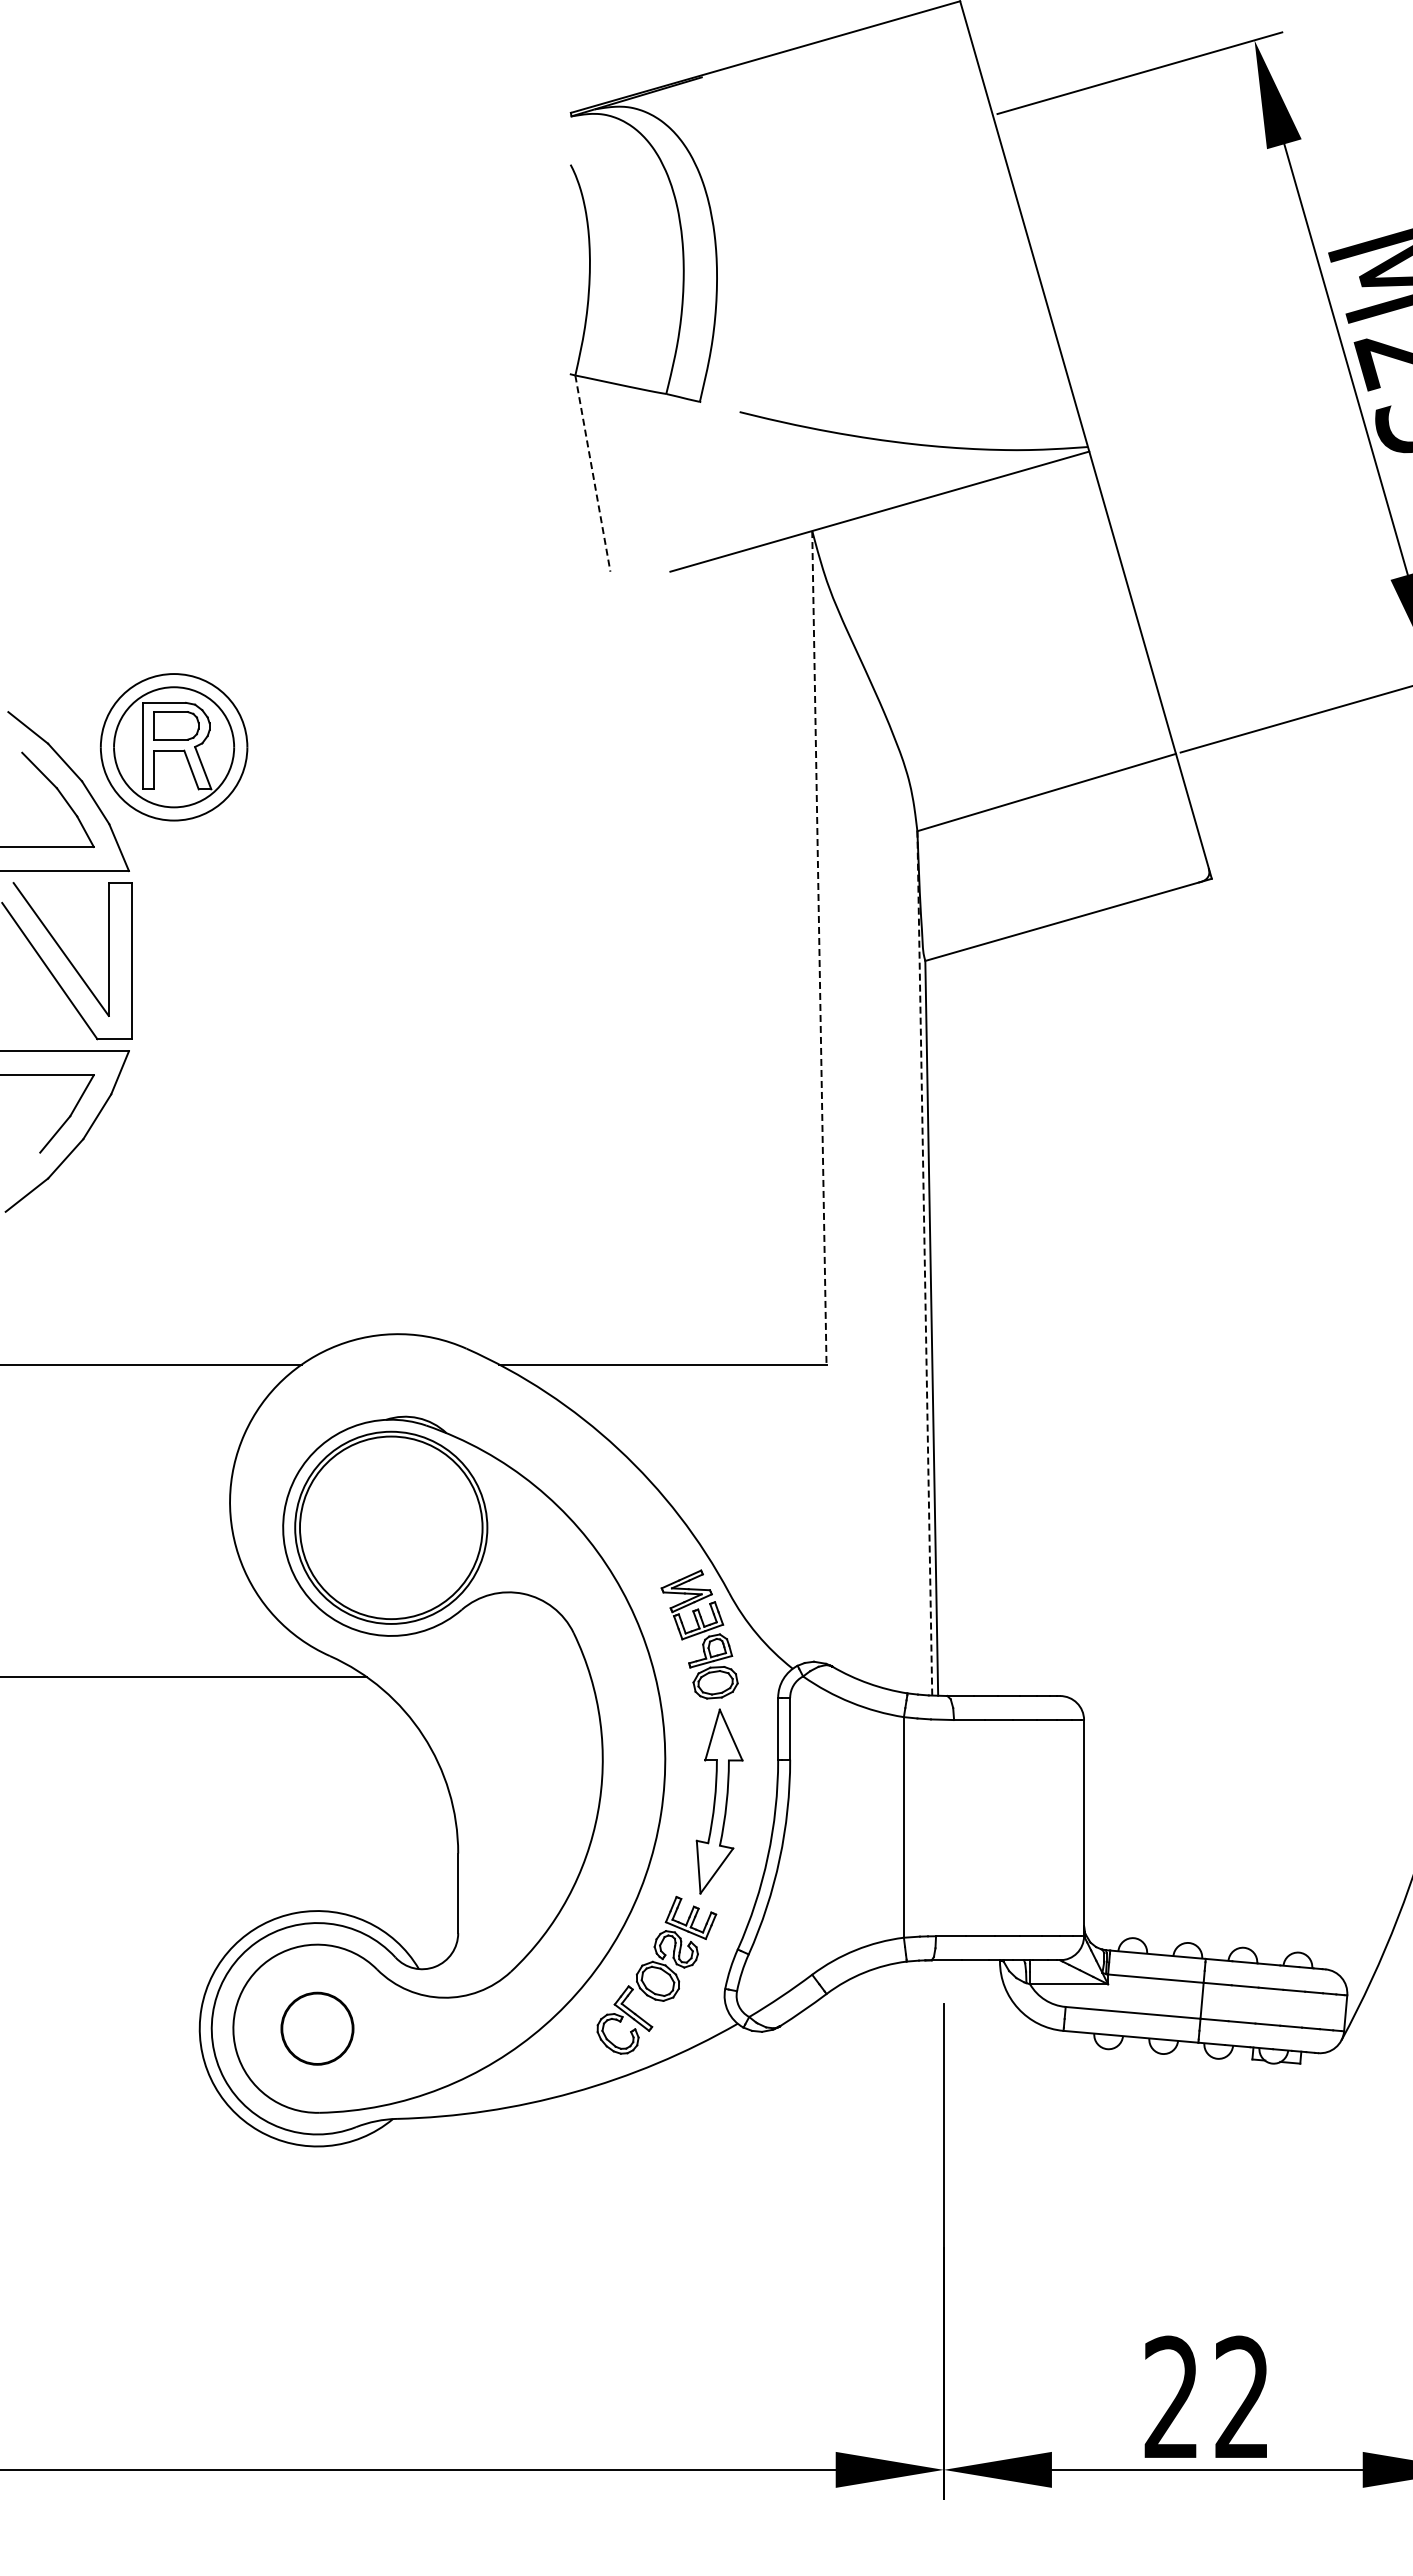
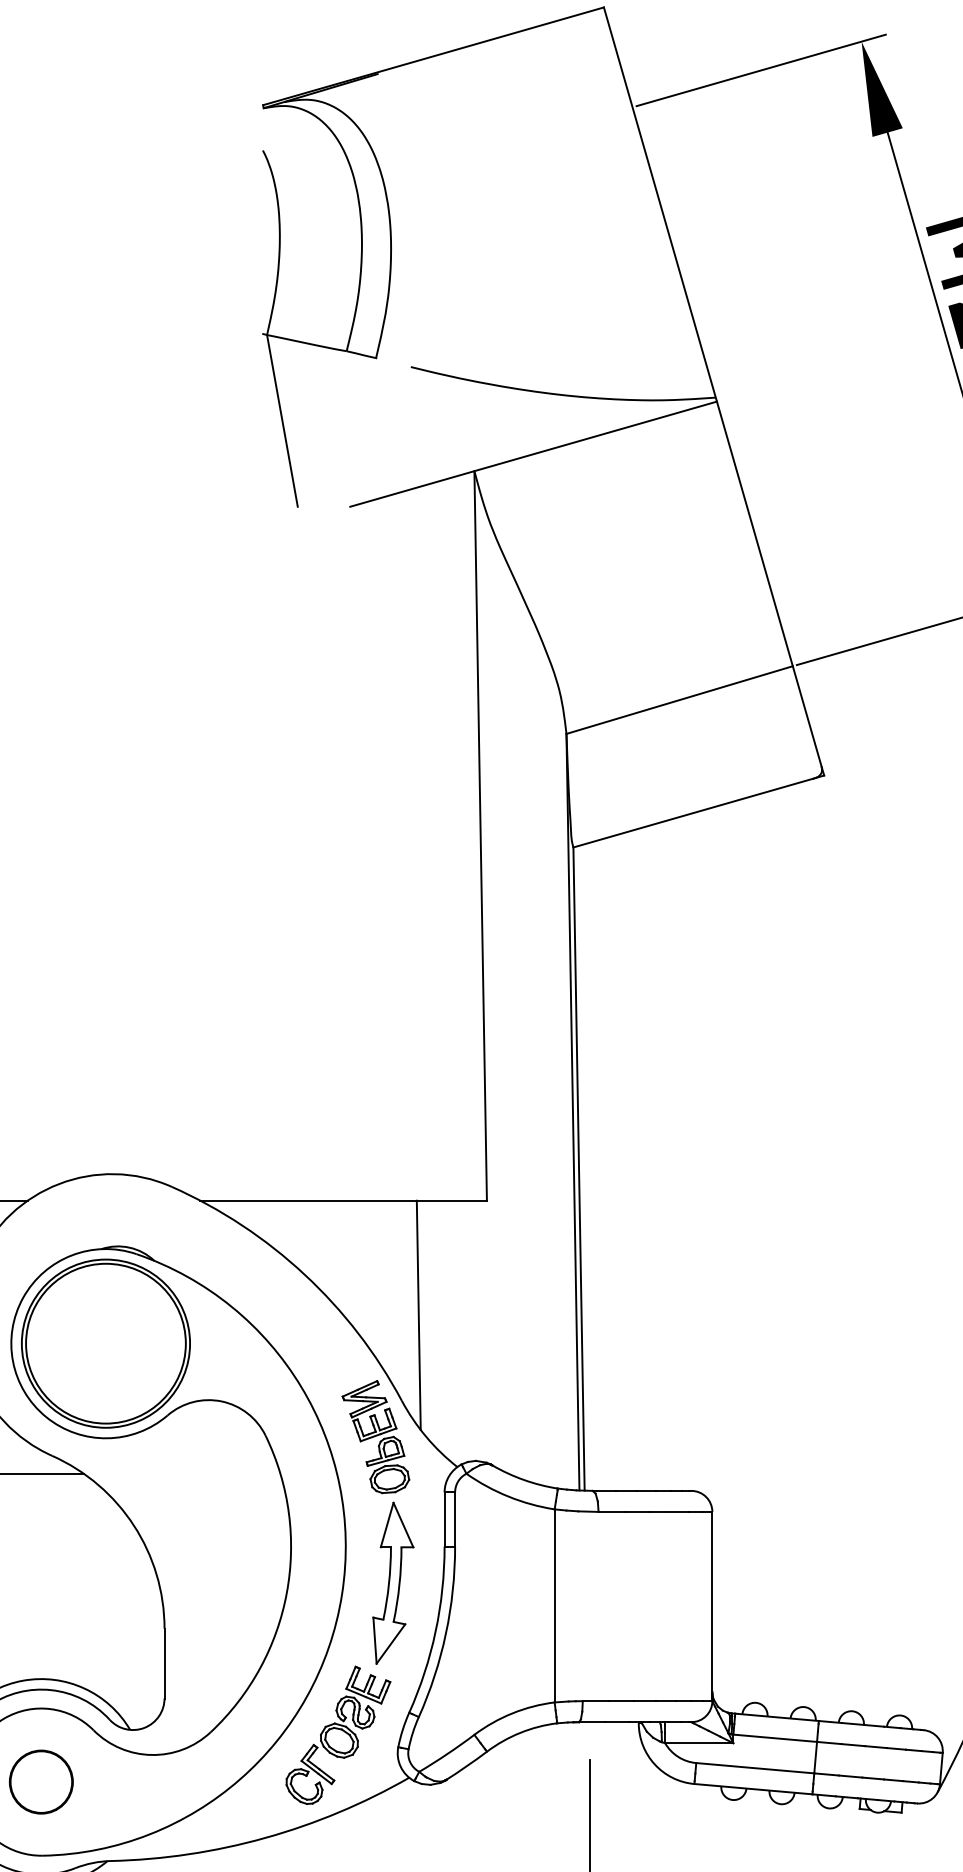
line: (592, 473) -> (282, 420), dashed -> solid
line: (819, 947) -> (480, 835), dashed -> solid
line: (924, 1262) -> (572, 1111), dashed -> solid
line: (748, 1495) -> (418, 1315), added

